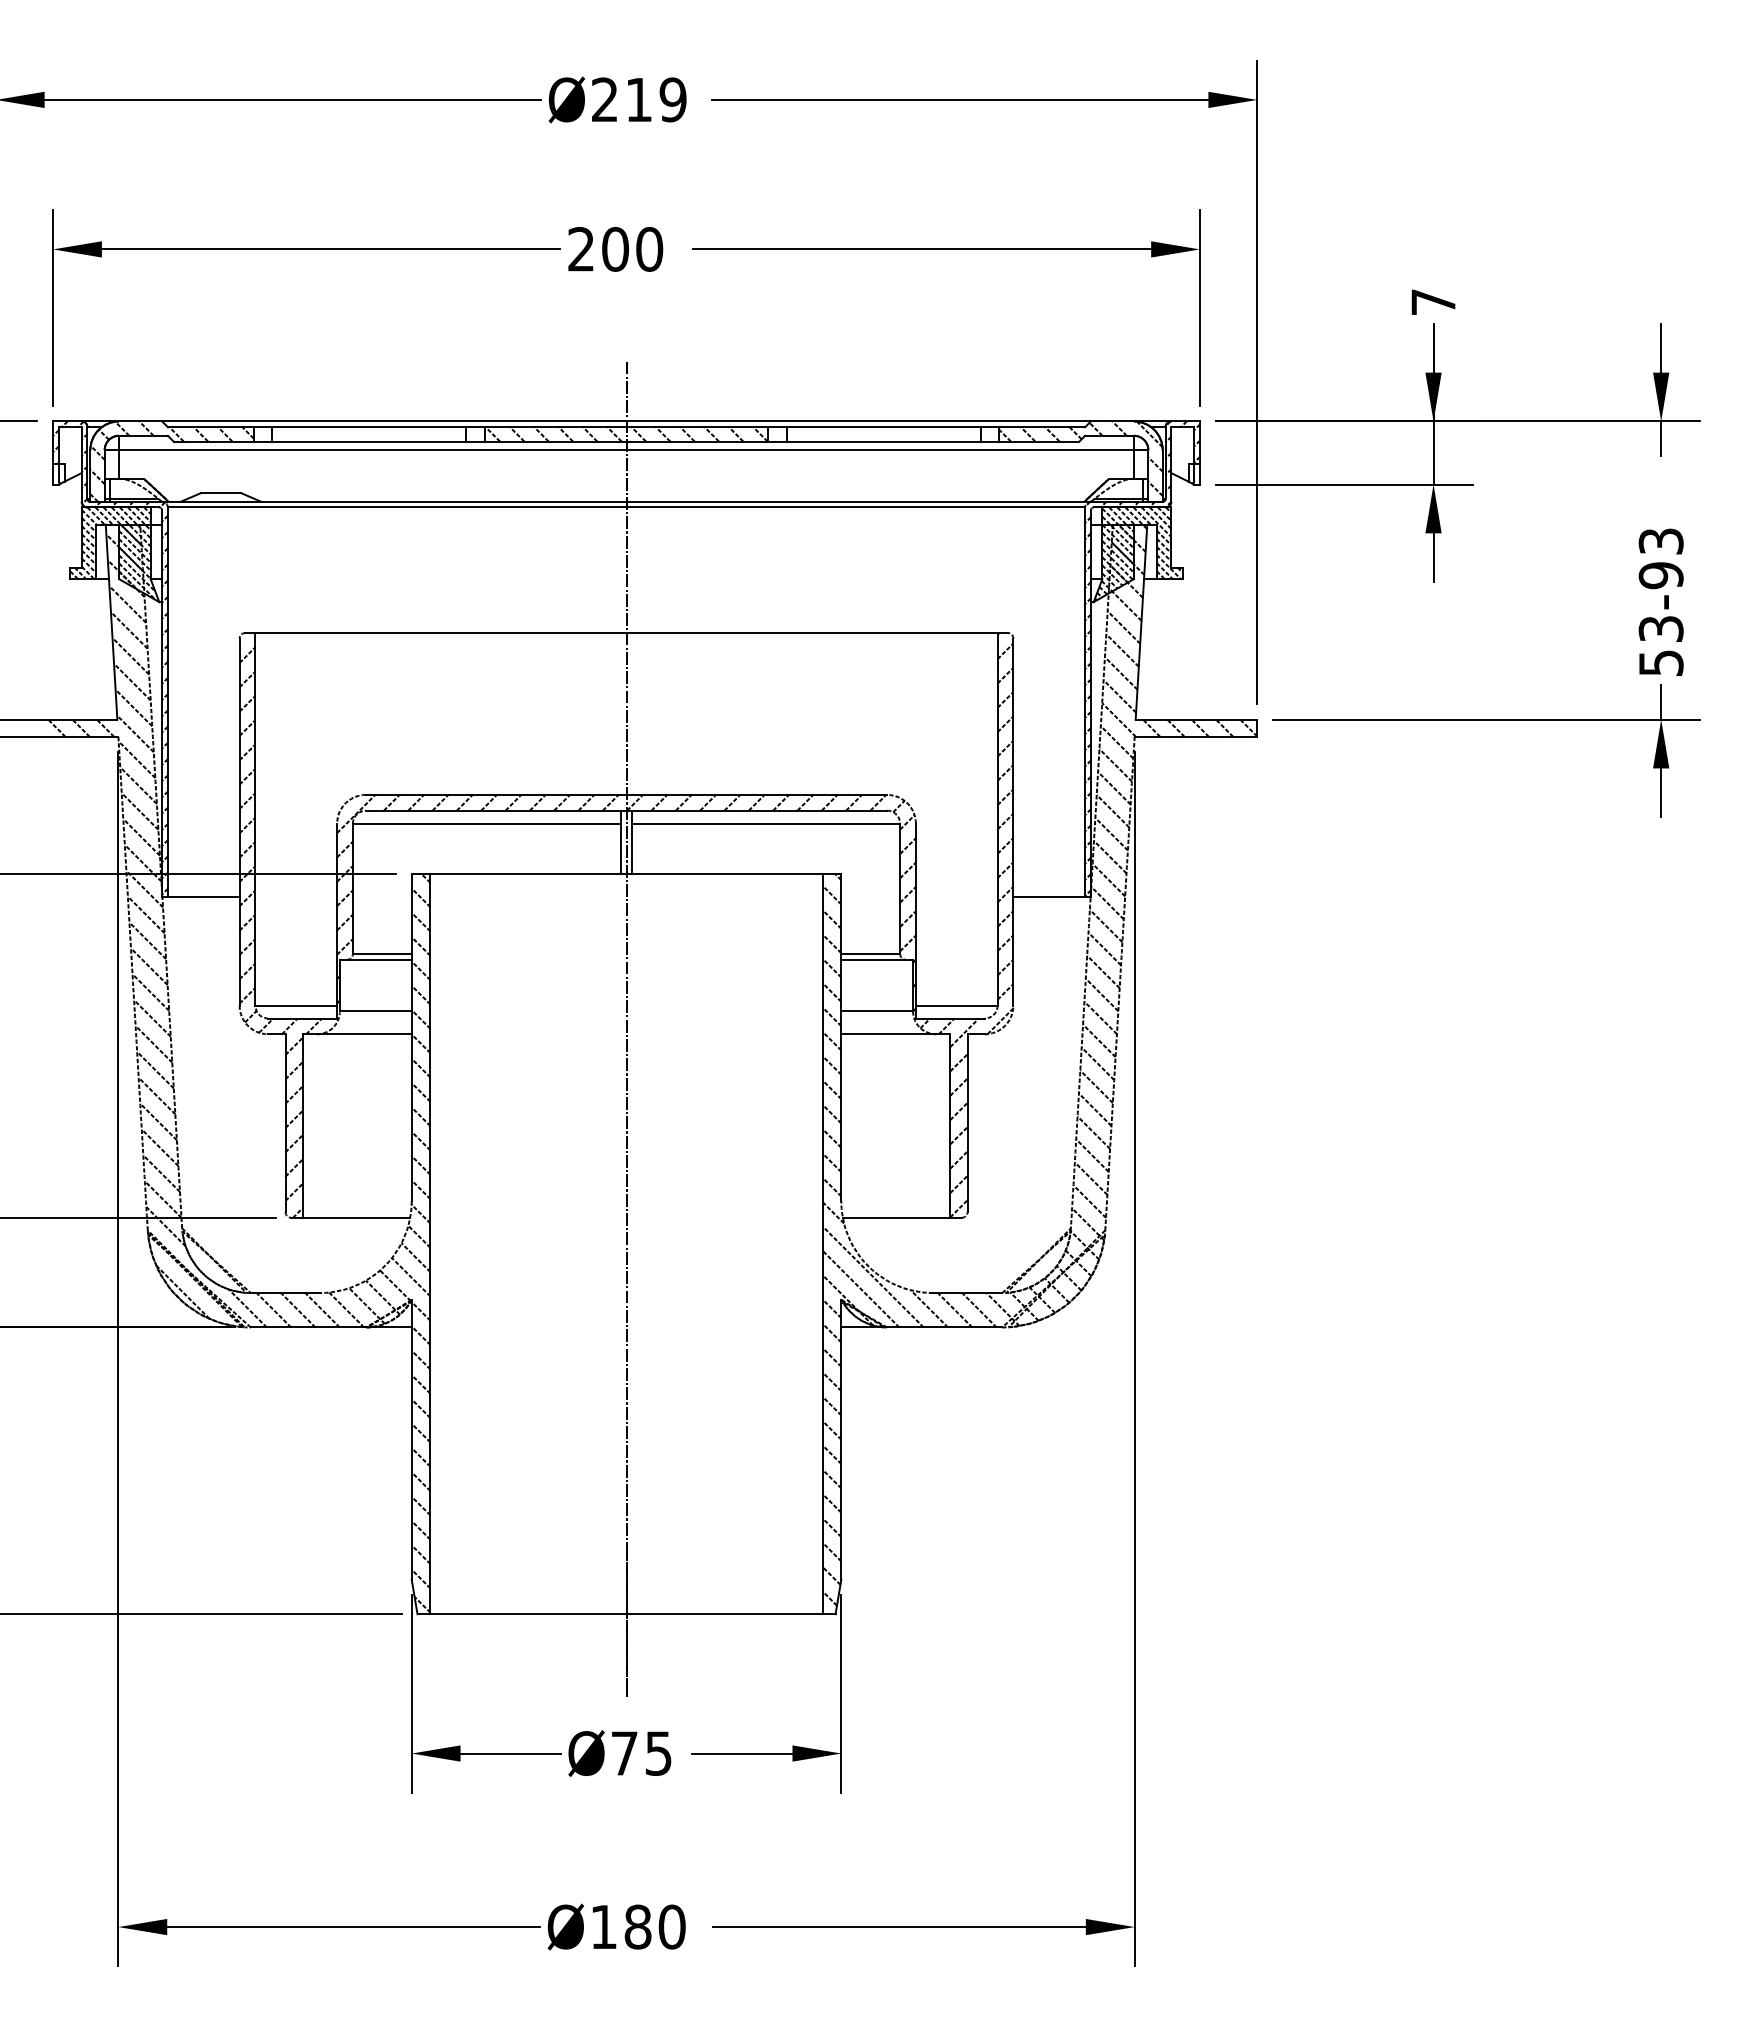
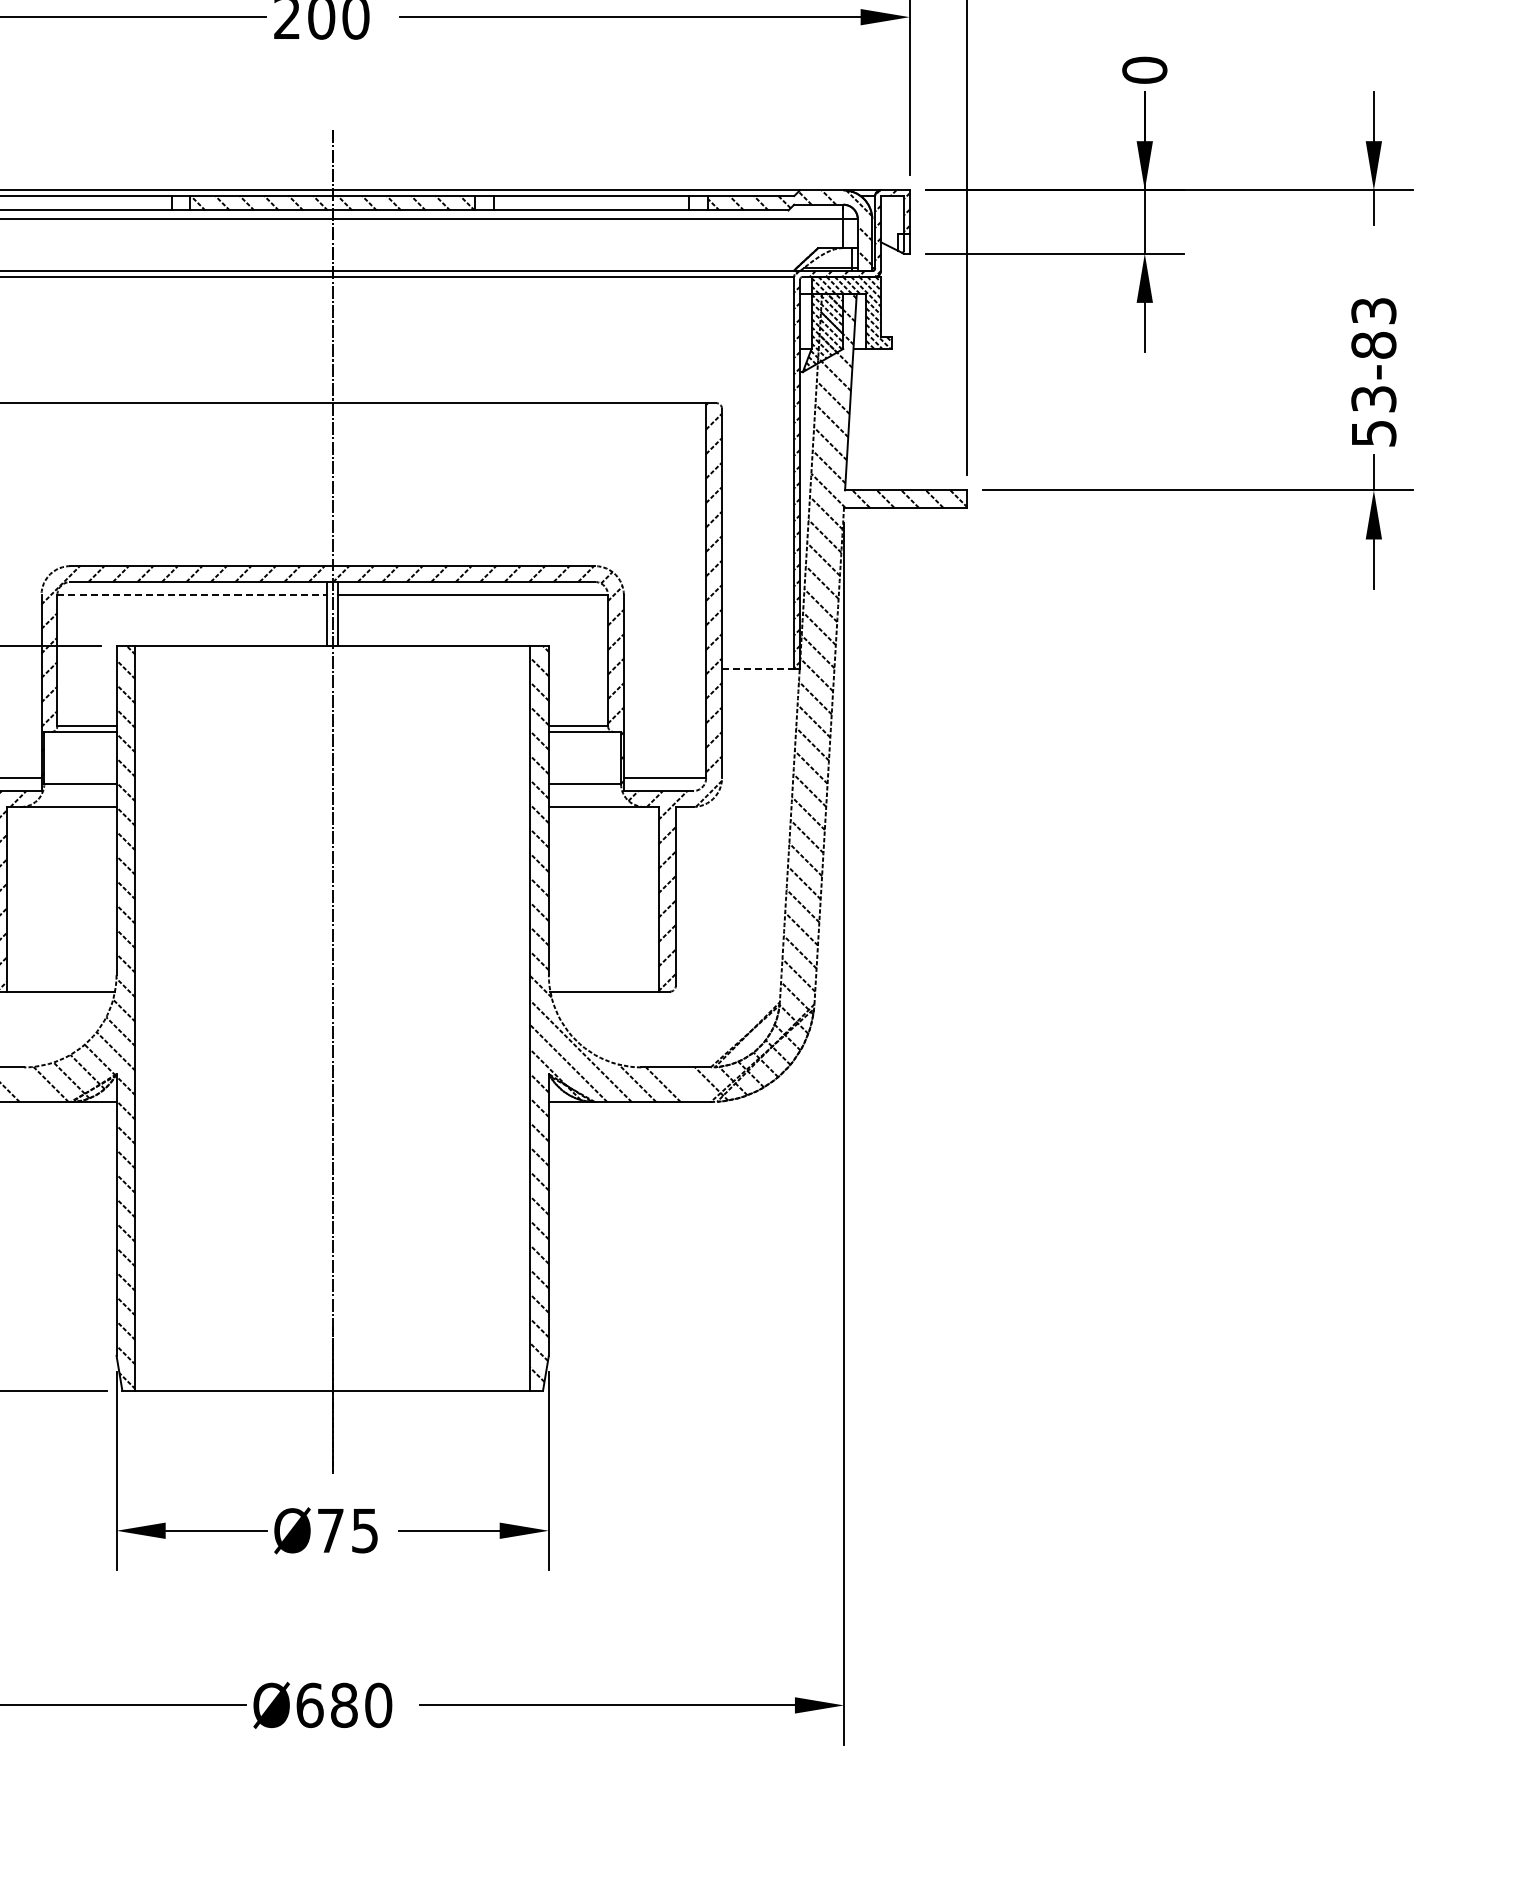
text: (1433, 301) -> (1144, 69), 7 -> 0
text: (1660, 575) -> (1373, 345), 53-93 -> 53-83
line: (486, 823) -> (191, 594), solid -> dashed
line: (1049, 897) -> (758, 669), solid -> dashed
line: (322, 1310) -> (26, 1084), removed
line: (979, 1310) -> (687, 1084), removed
text: (603, 1926) -> (309, 1704), Ø180 -> Ø680

